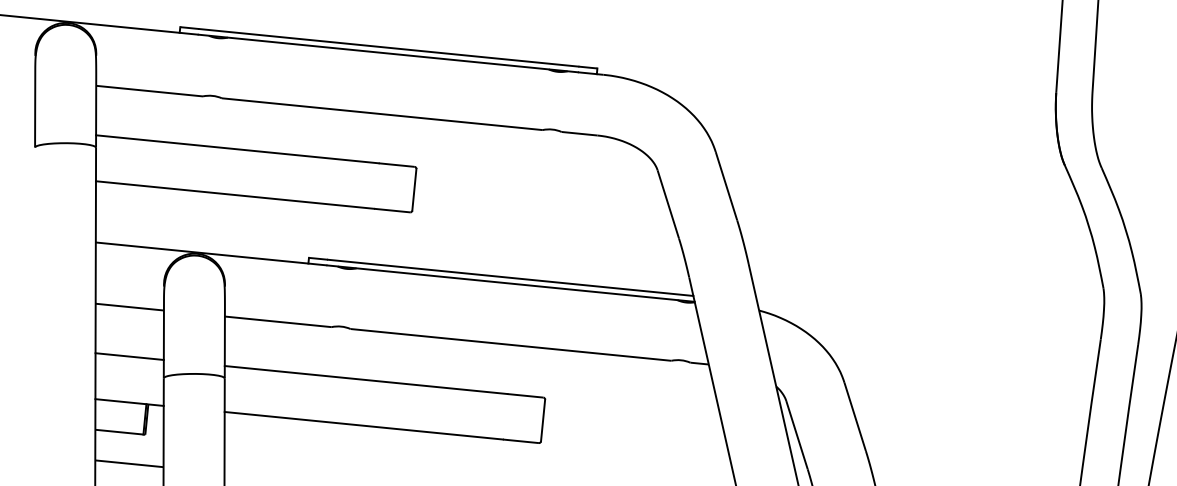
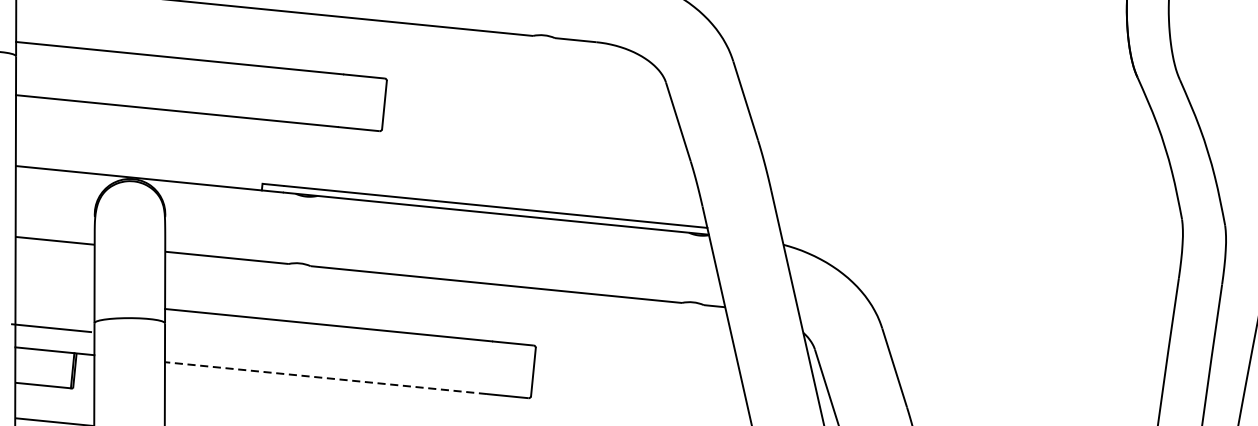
line: (129, 356) -> (51, 328), moved
line: (363, 425) -> (325, 377), solid -> dashed

